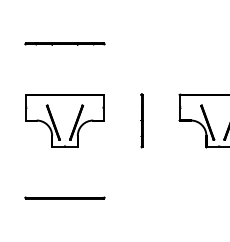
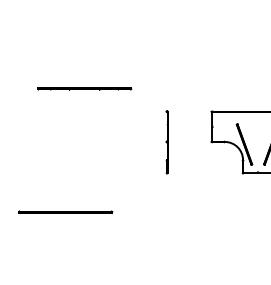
line: (64, 43) -> (84, 88), moved
part: (64, 121) -> (76, 142), removed
line: (64, 197) -> (65, 211), moved

